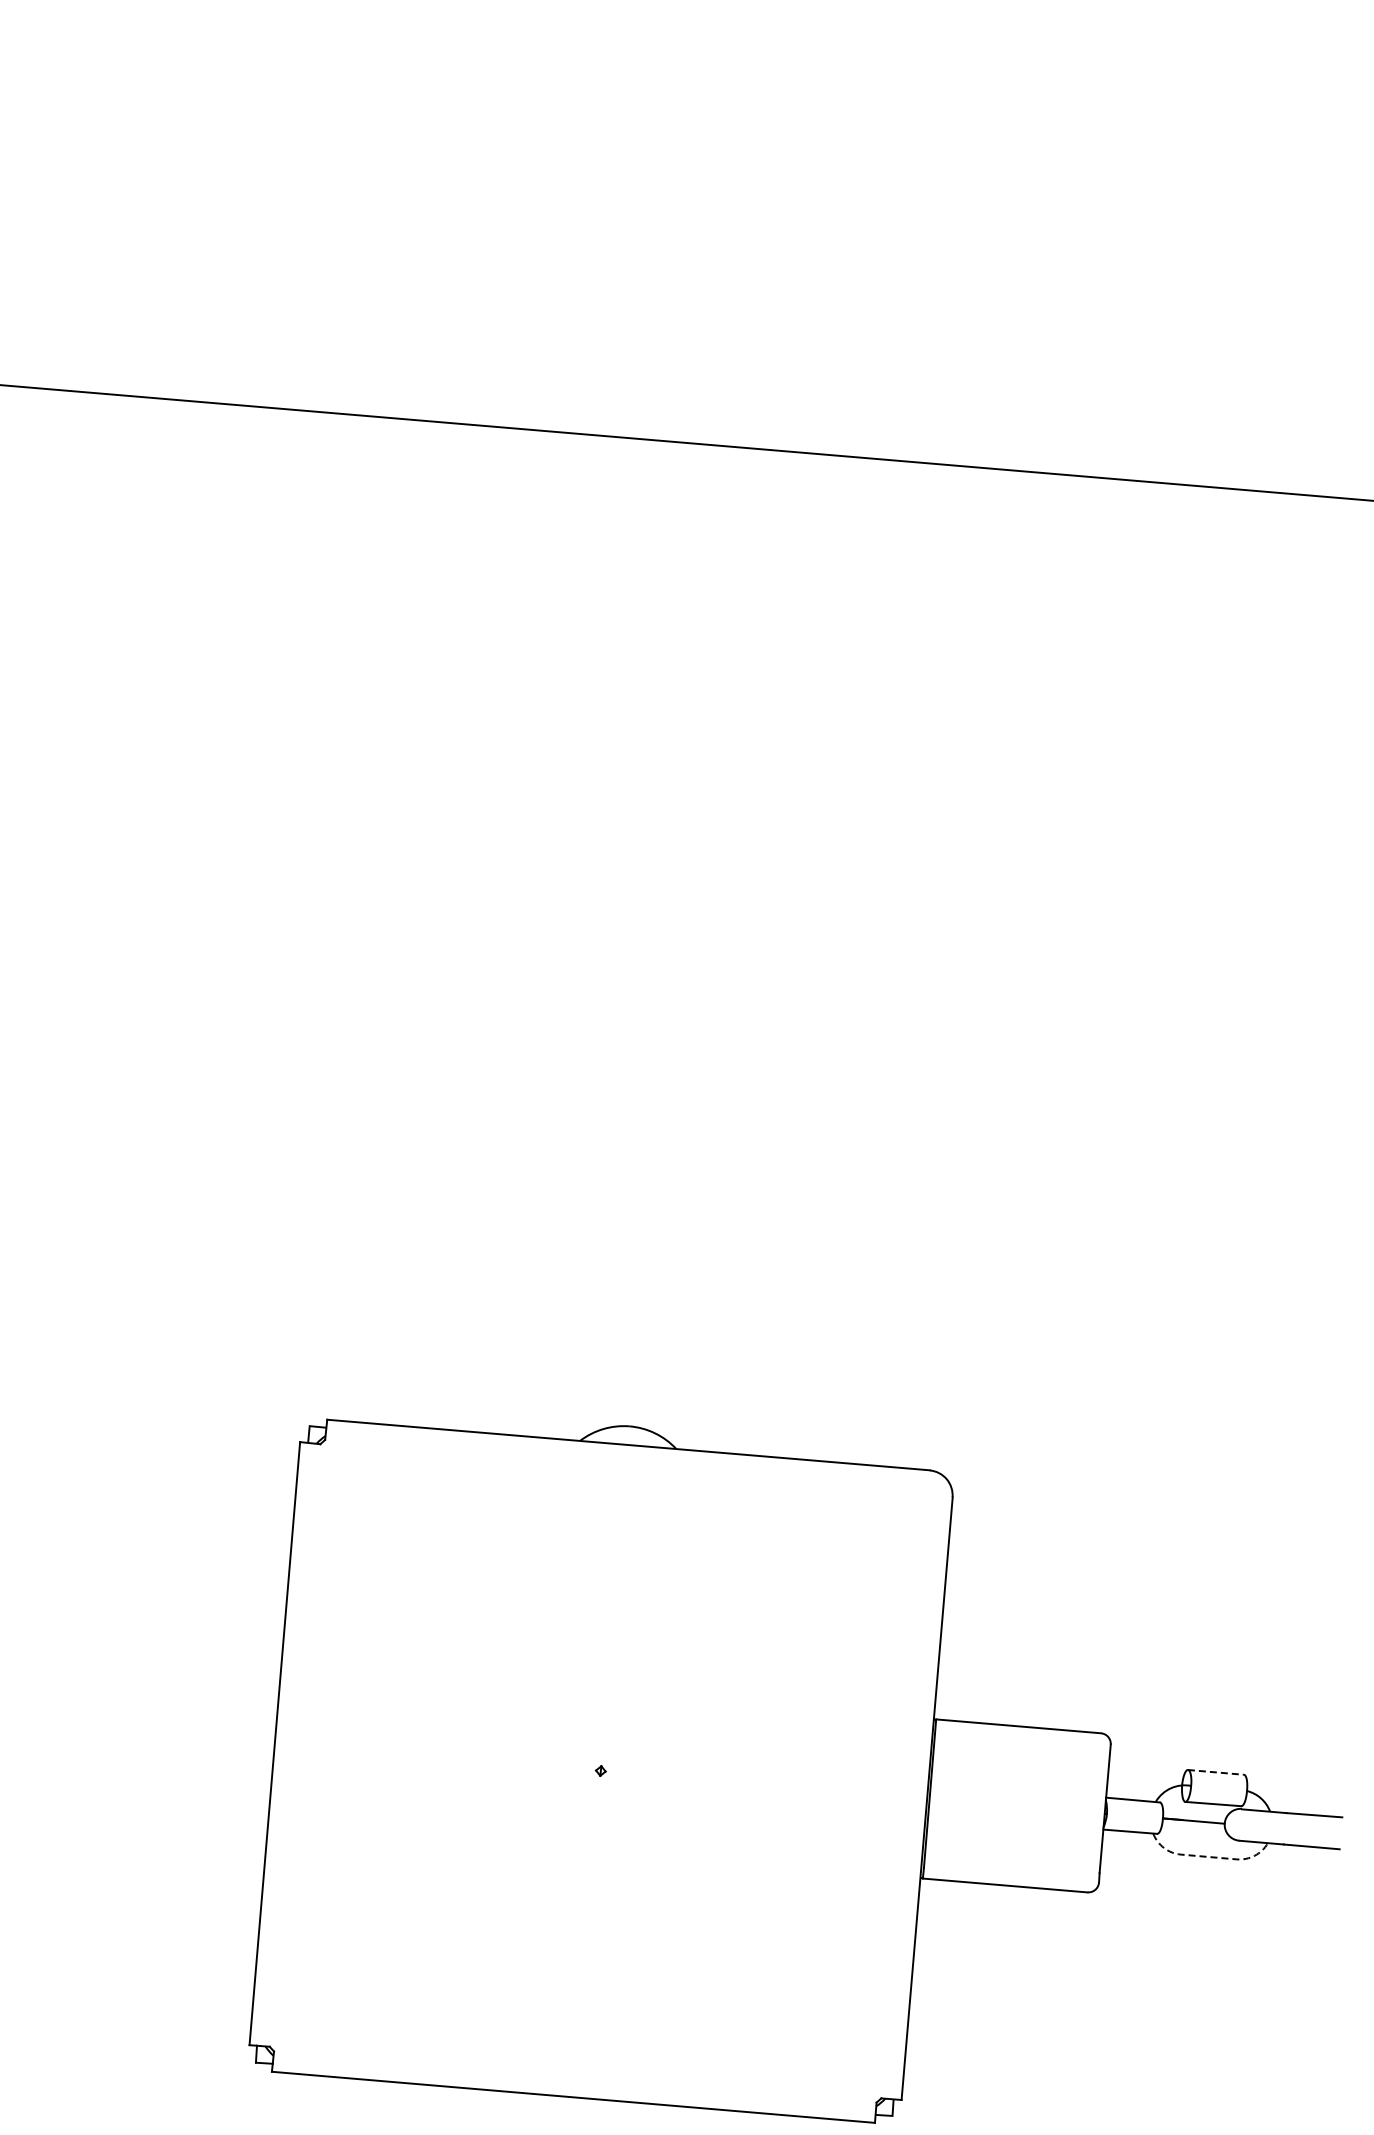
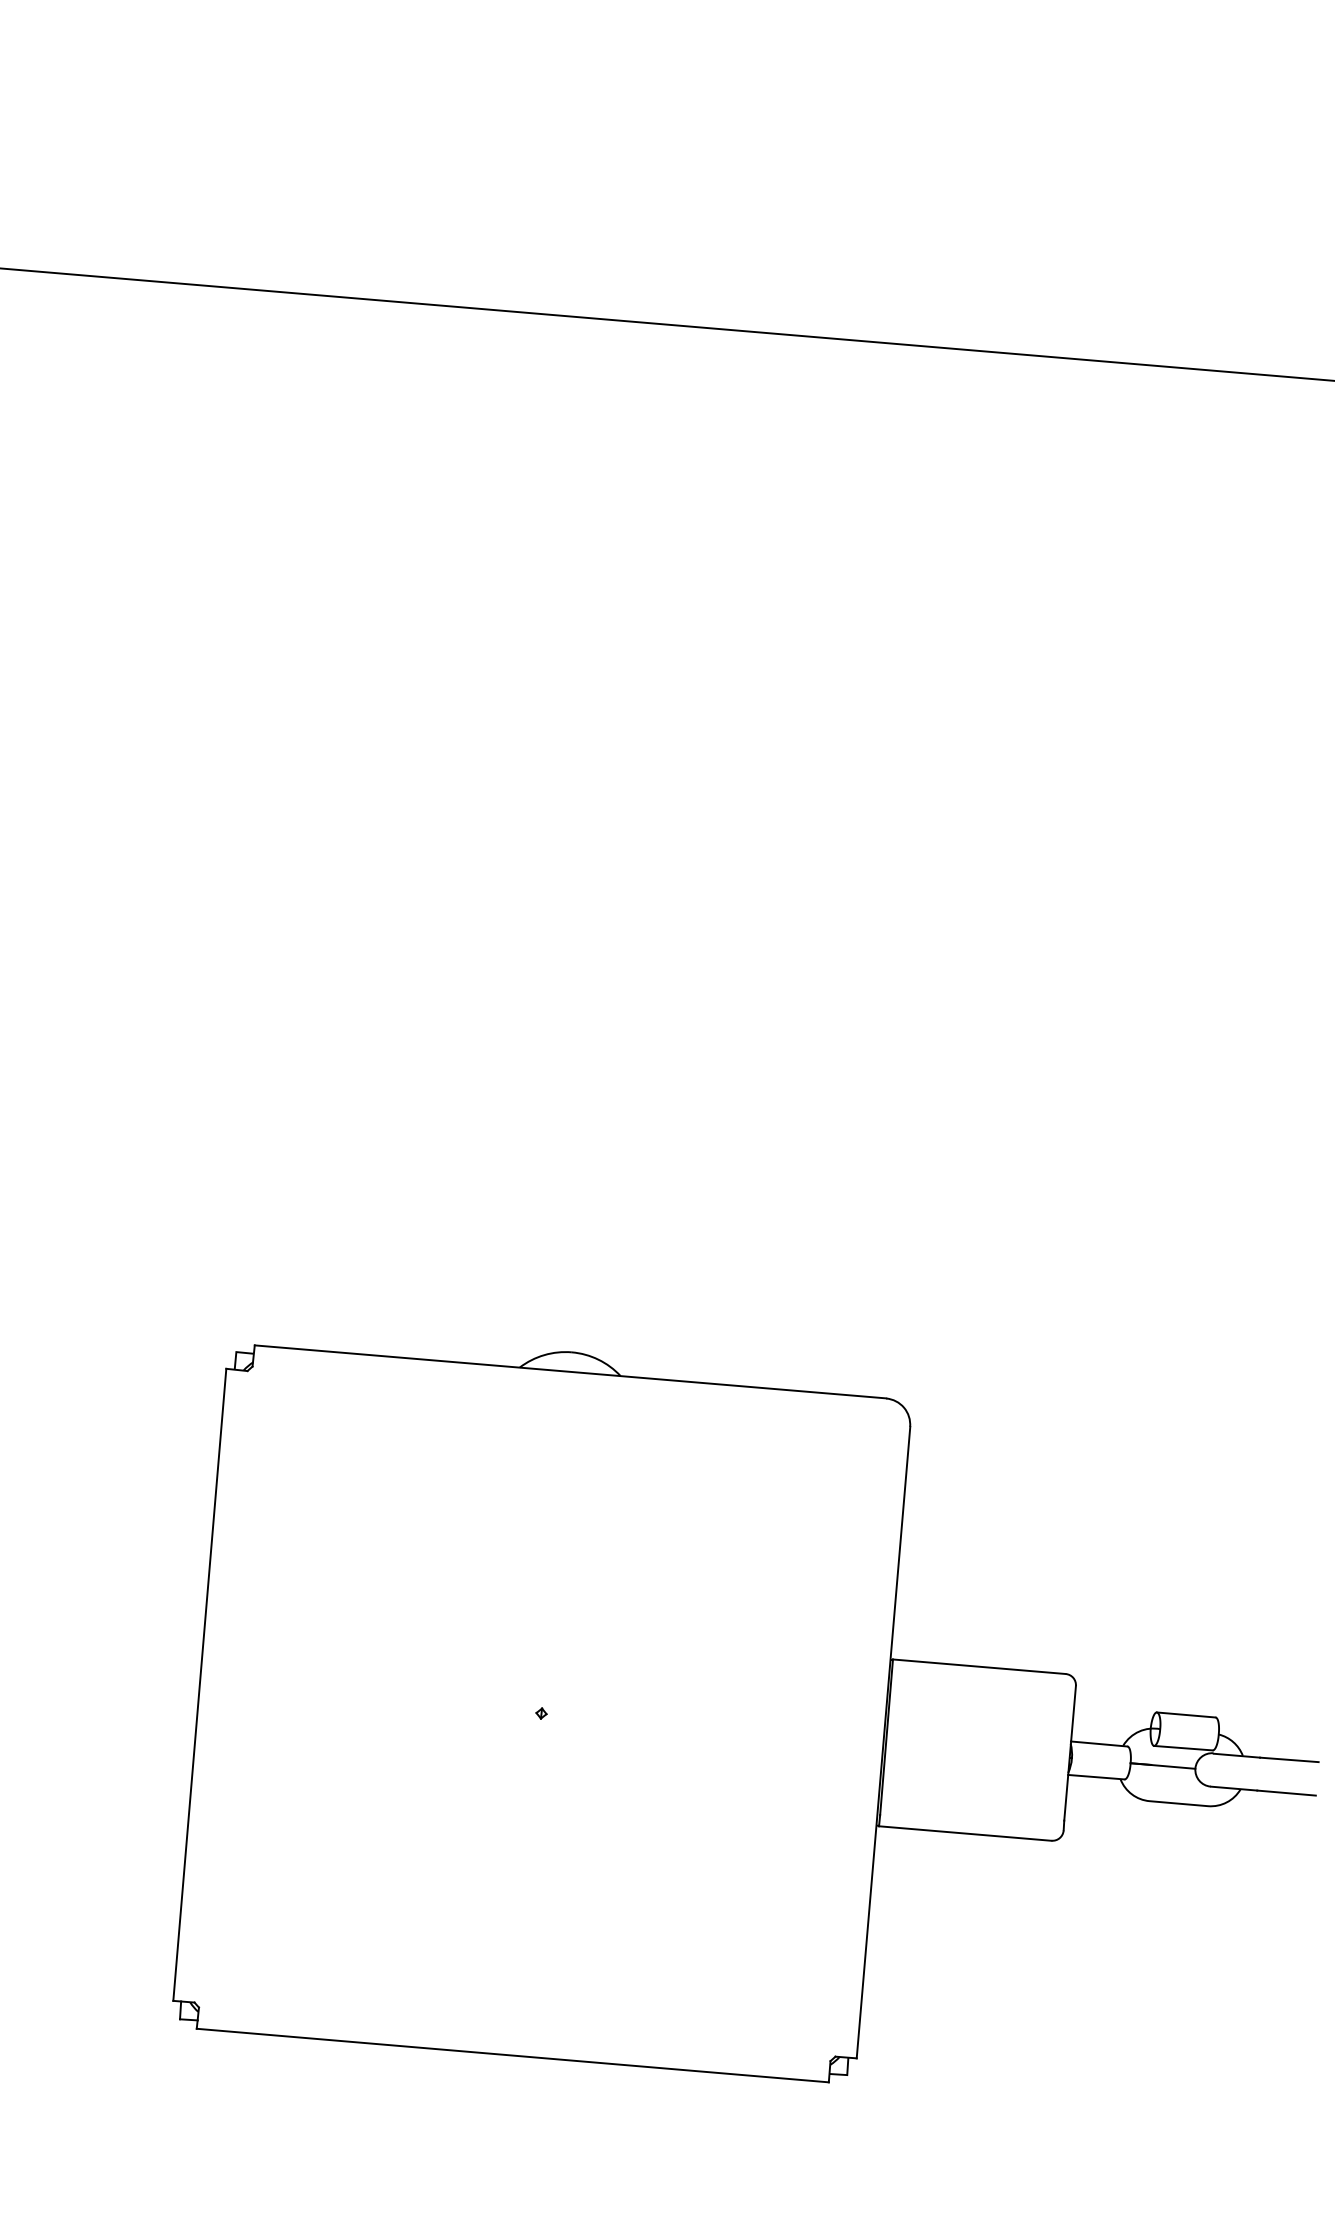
line: (1216, 1772) -> (1186, 1715), dashed -> solid
line: (1209, 1857) -> (1179, 1804), dashed -> solid

